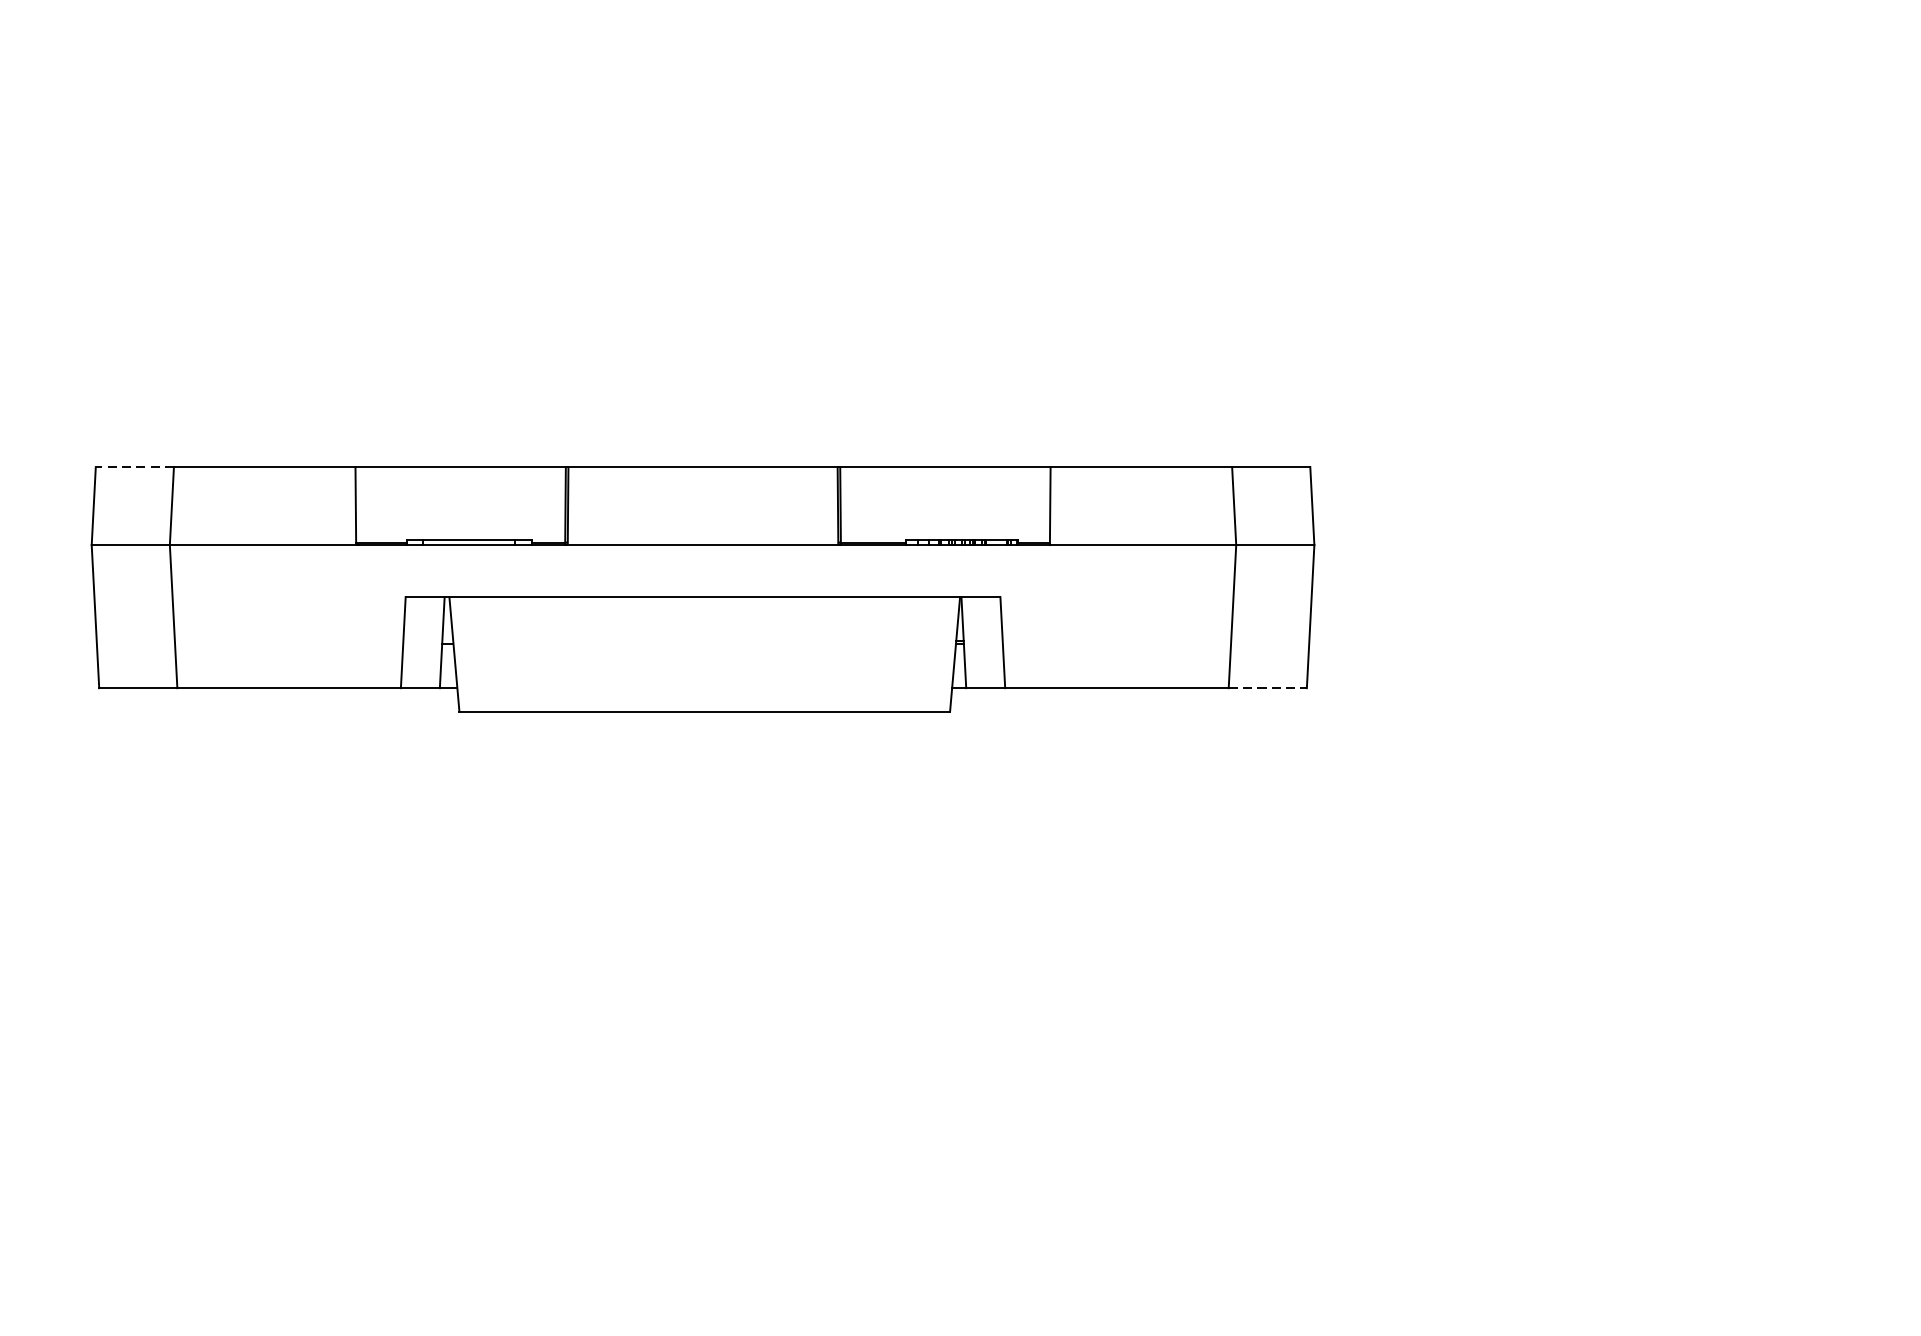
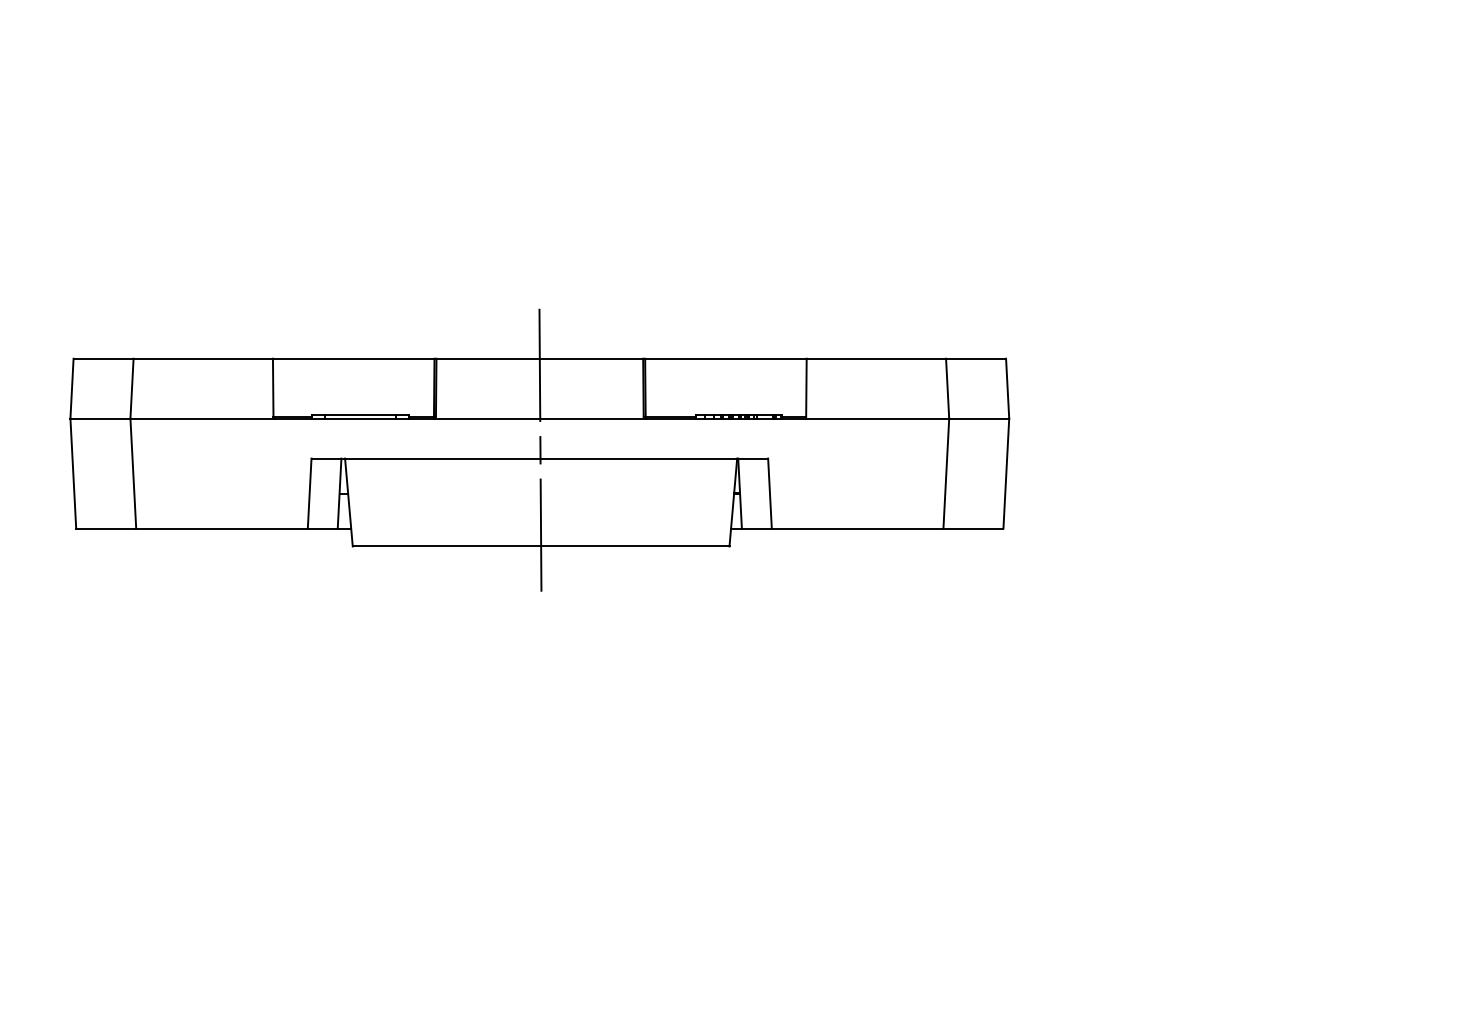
line: (134, 466) -> (103, 358), dashed -> solid
line: (703, 589) -> (540, 452), added
line: (1267, 688) -> (973, 528), dashed -> solid

